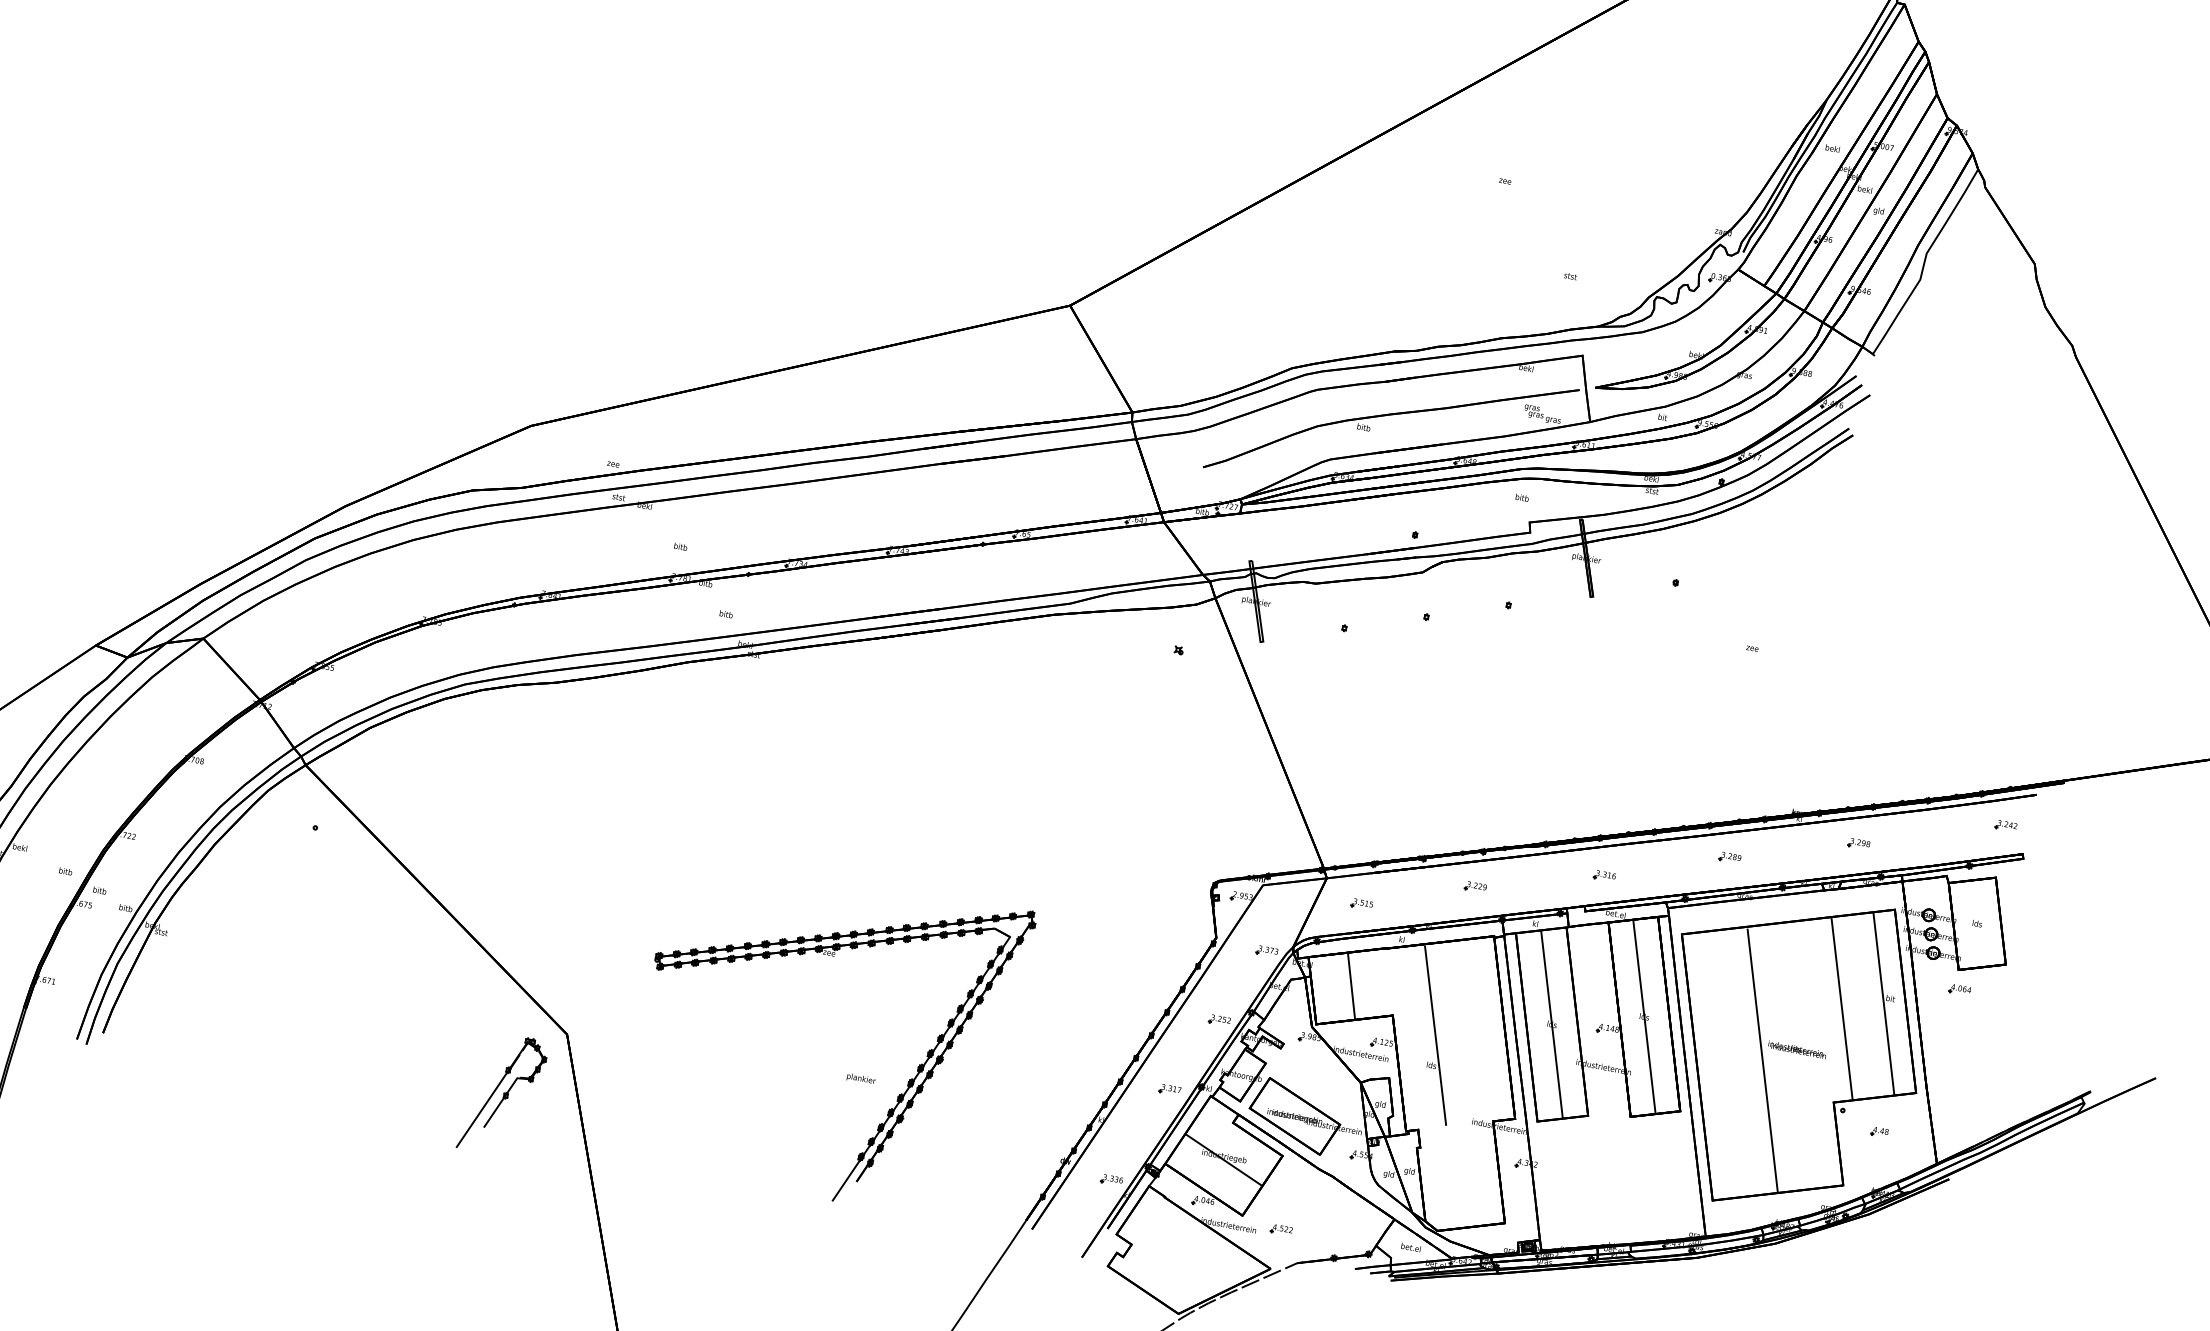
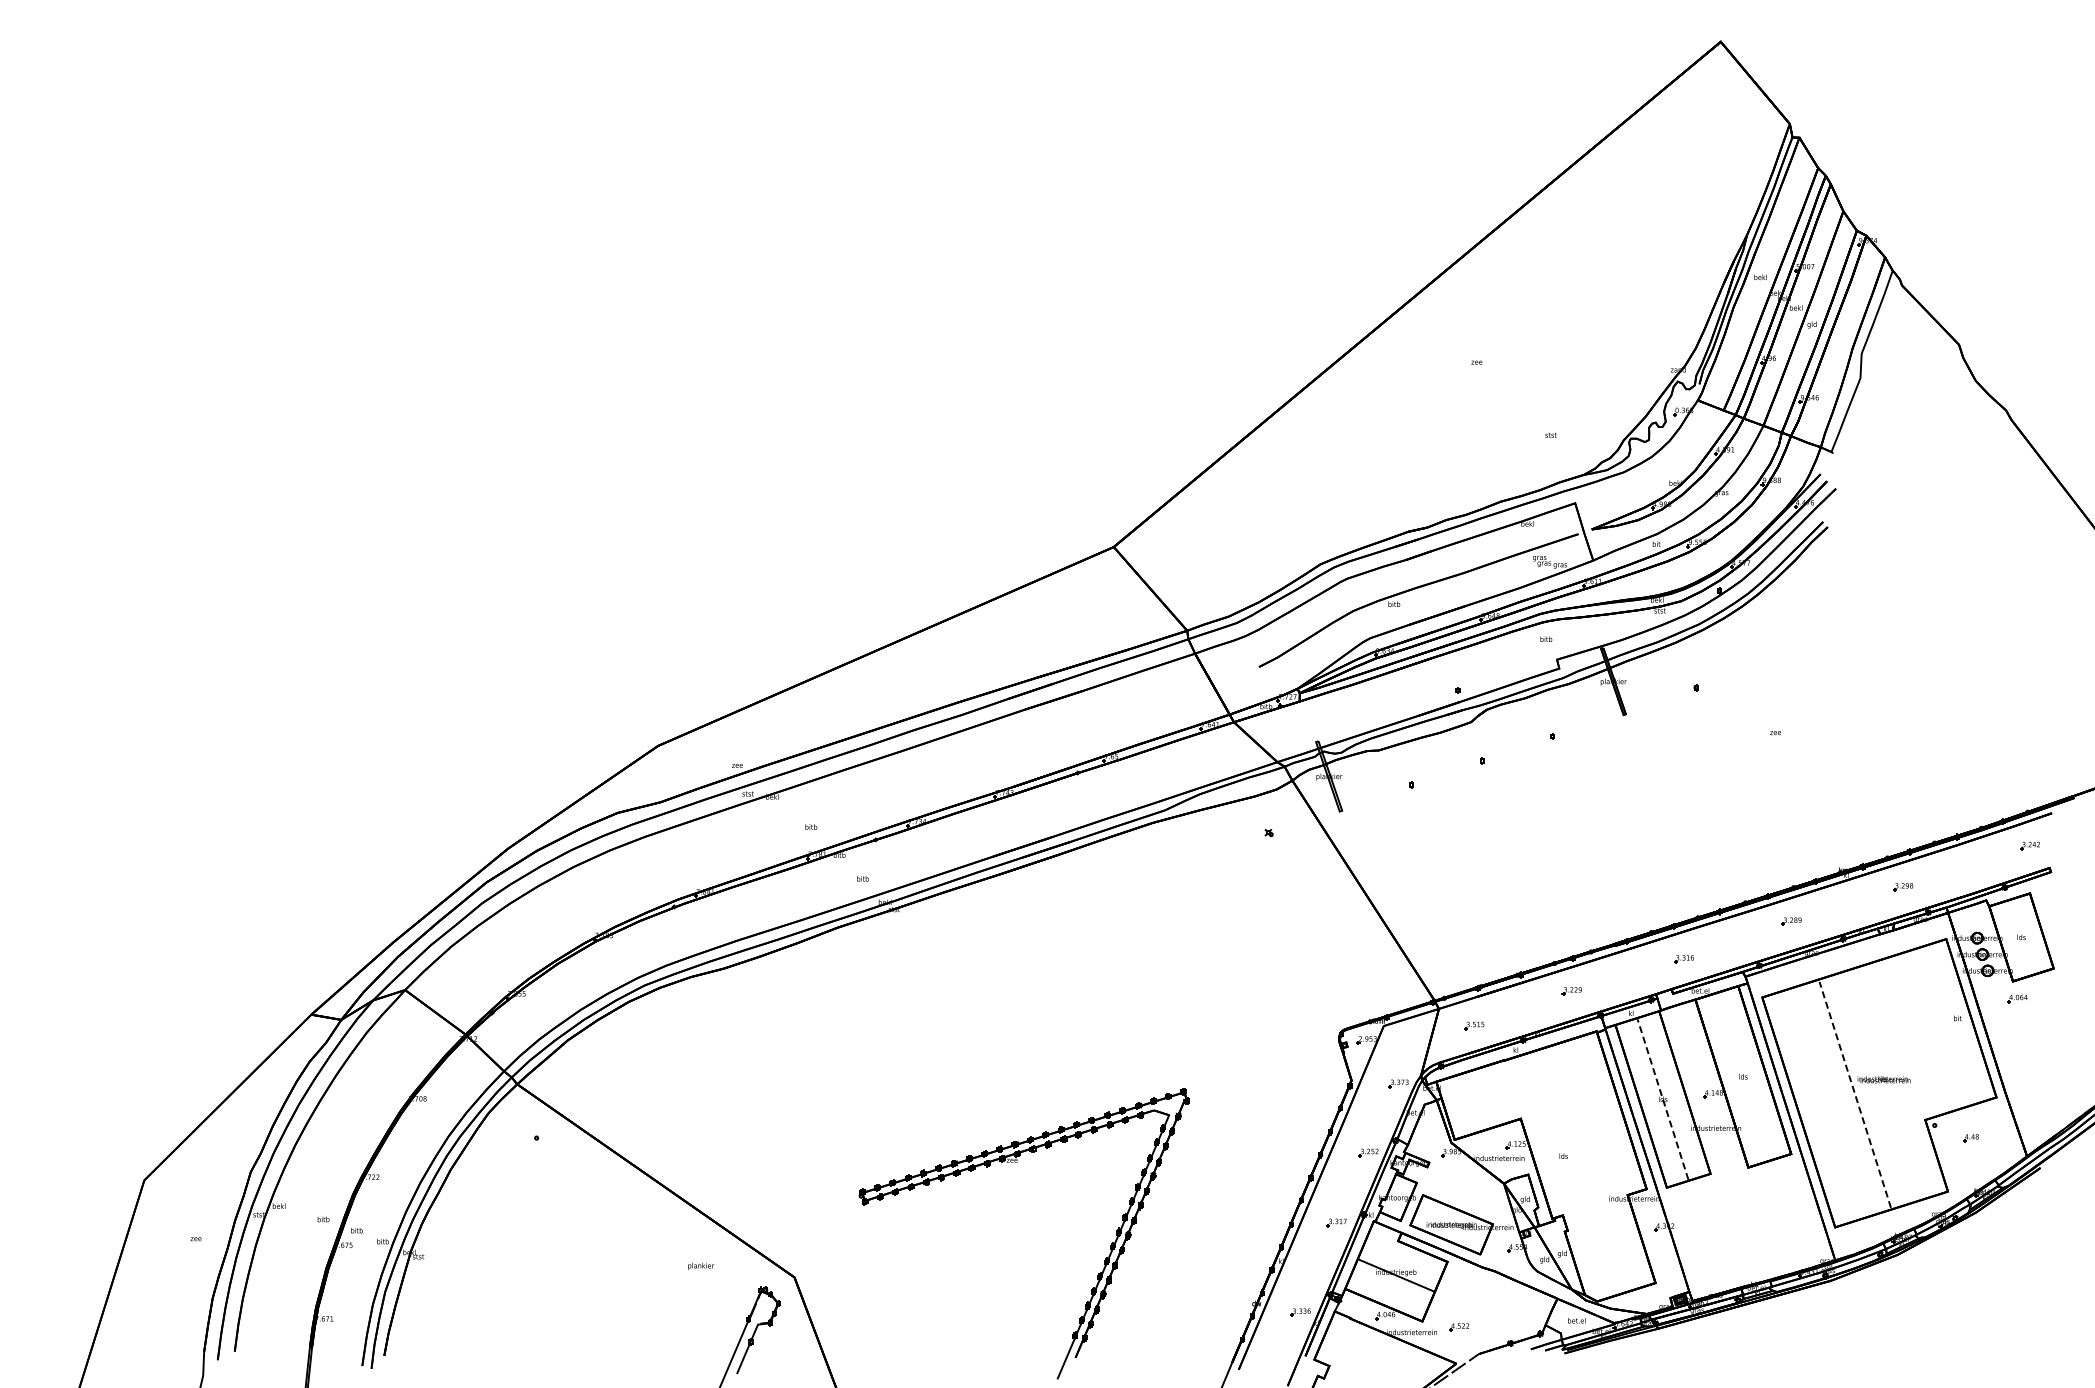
line: (1350, 985) -> (1478, 1099), removed
line: (1883, 1004) -> (1952, 1024), removed
line: (1842, 1008) -> (1916, 1035), removed
line: (1644, 1016) -> (1743, 1076), removed
line: (1551, 1024) -> (1662, 1099), solid -> dashed
line: (1434, 1035) -> (1561, 1129), removed
line: (1762, 1059) -> (1855, 1094), solid -> dashed
text: (861, 1079) -> (701, 1266), moved

